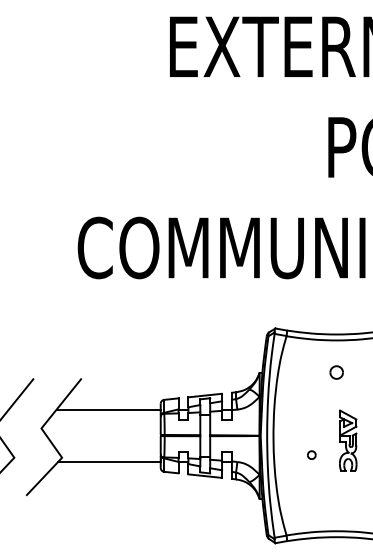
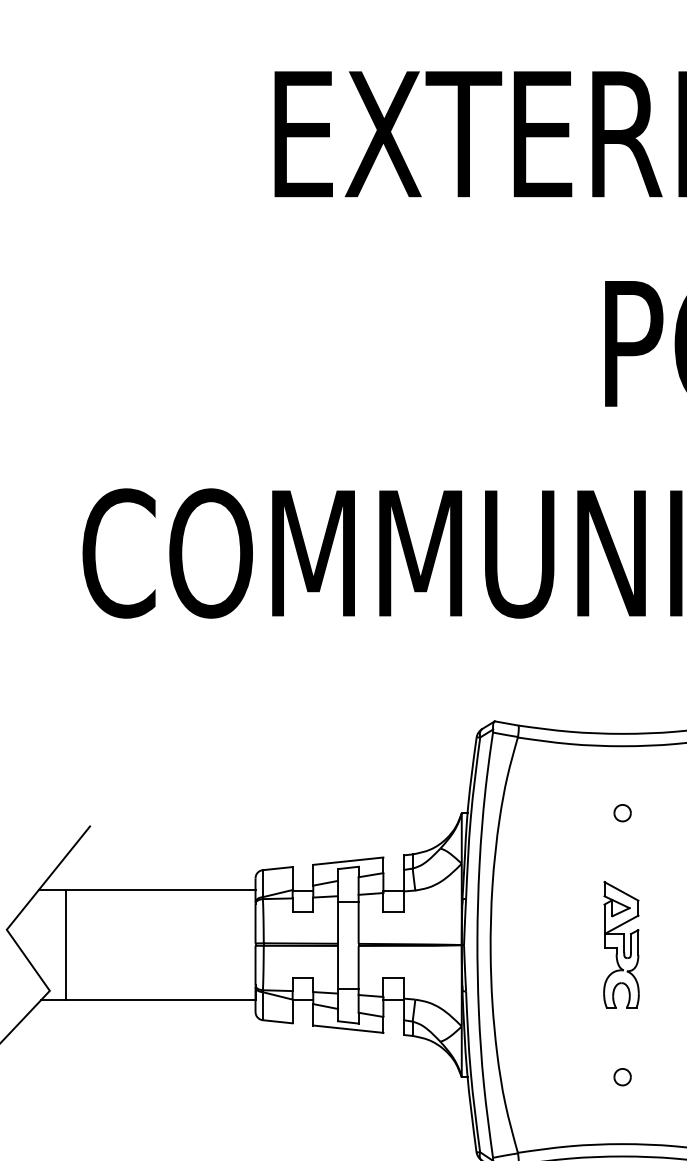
part: (336, 372) -> (622, 813), size x0.62
line: (69, 435) -> (65, 944), added
part: (348, 440) -> (622, 944), moved
part: (311, 454) -> (622, 1075), moved

